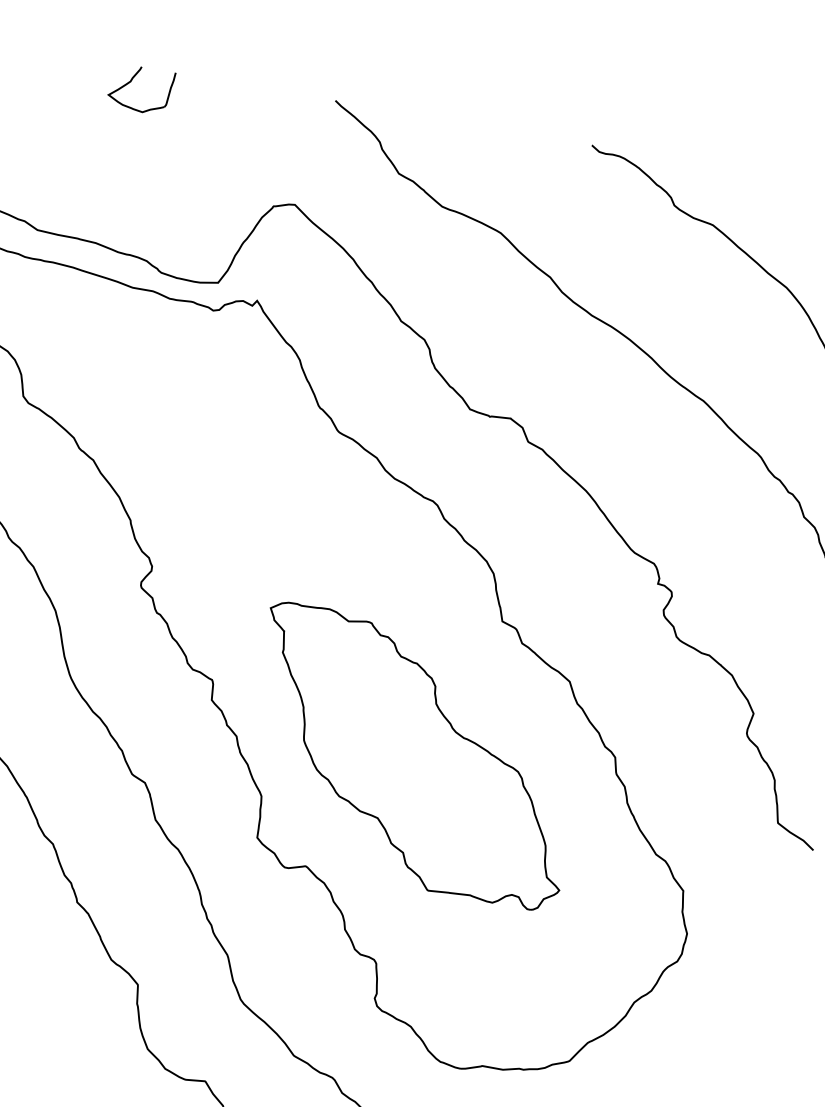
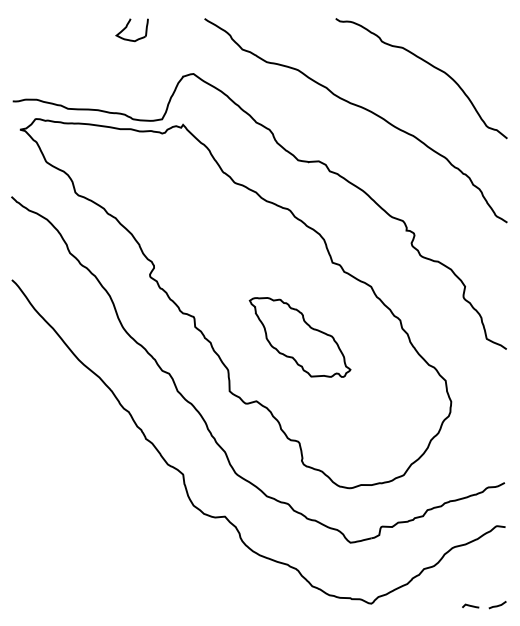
part: (139, 90) -> (131, 30), moved
part: (412, 756) -> (299, 337), size x0.6

